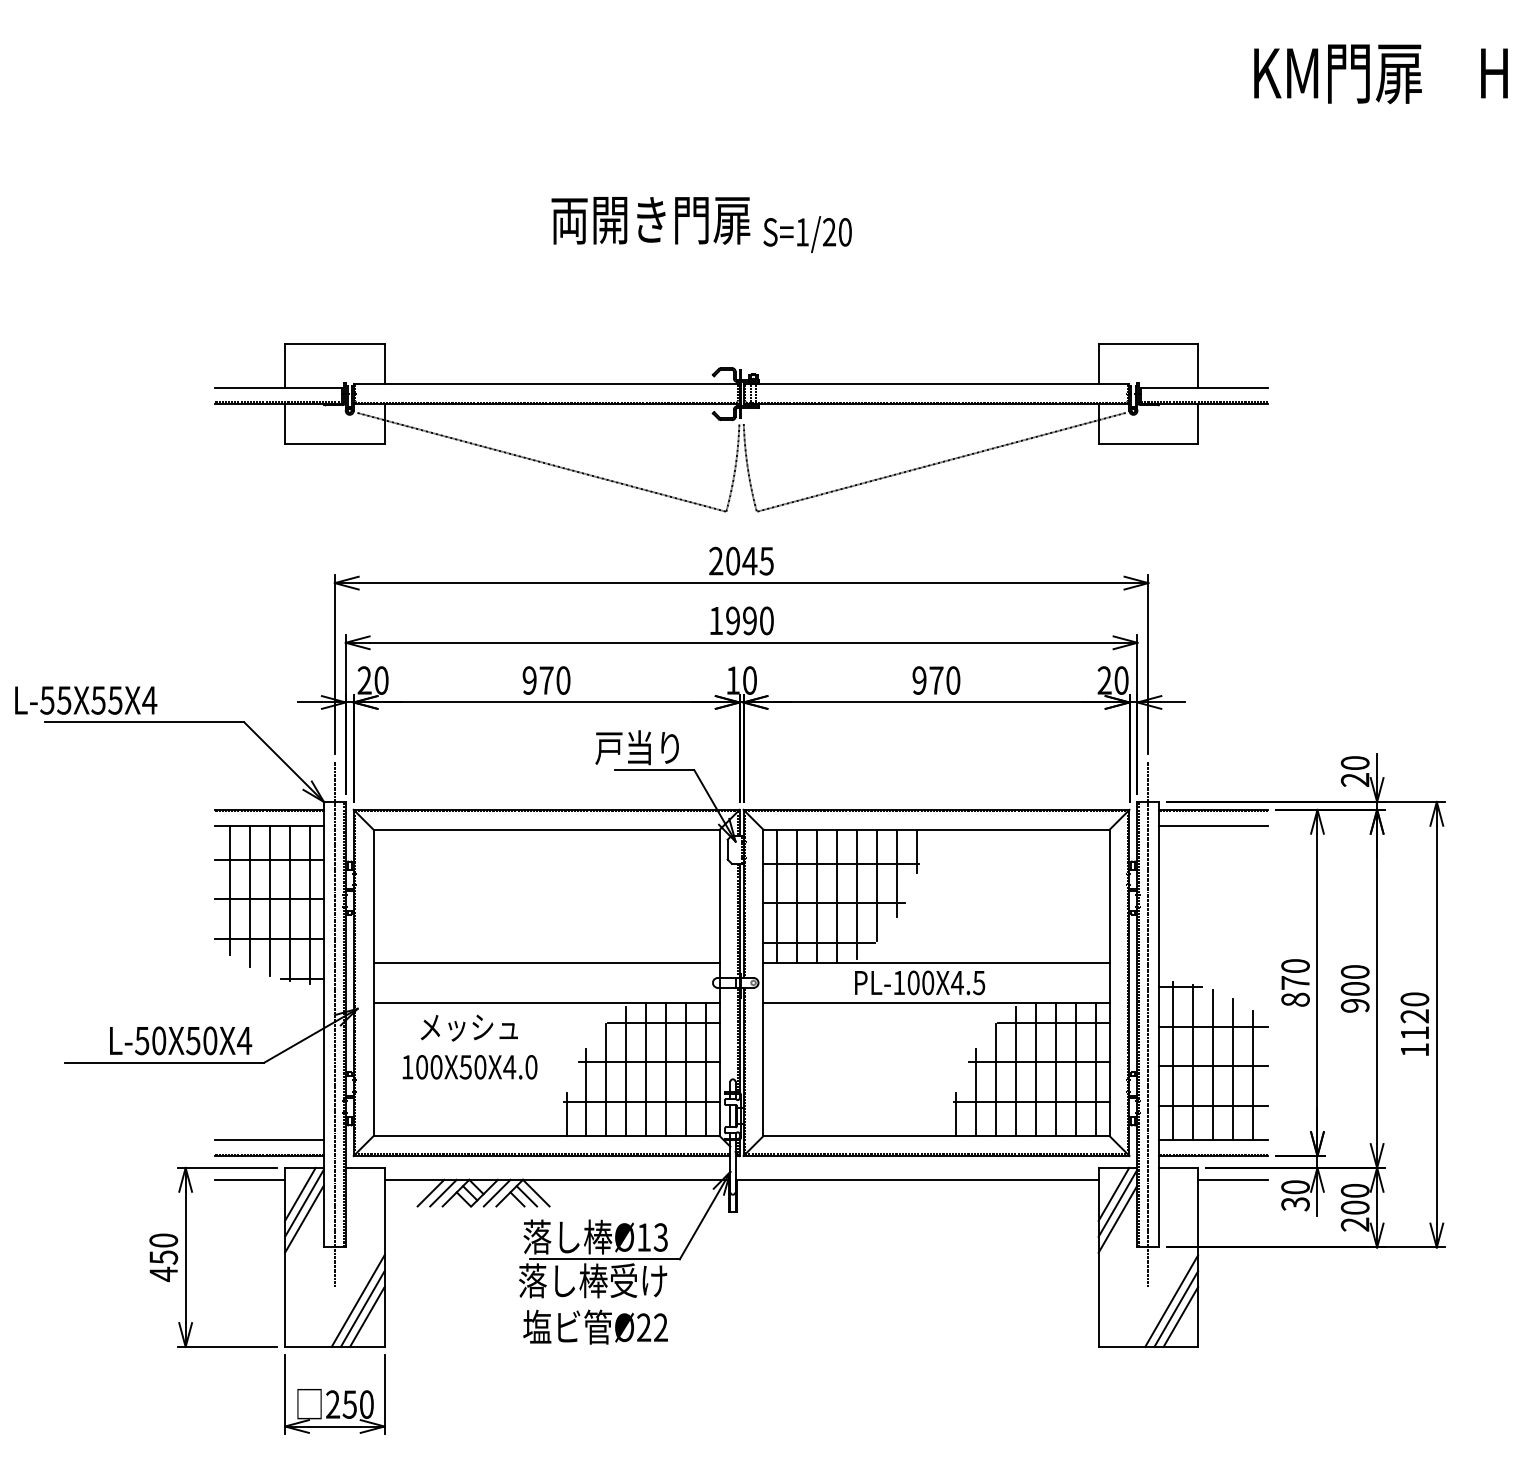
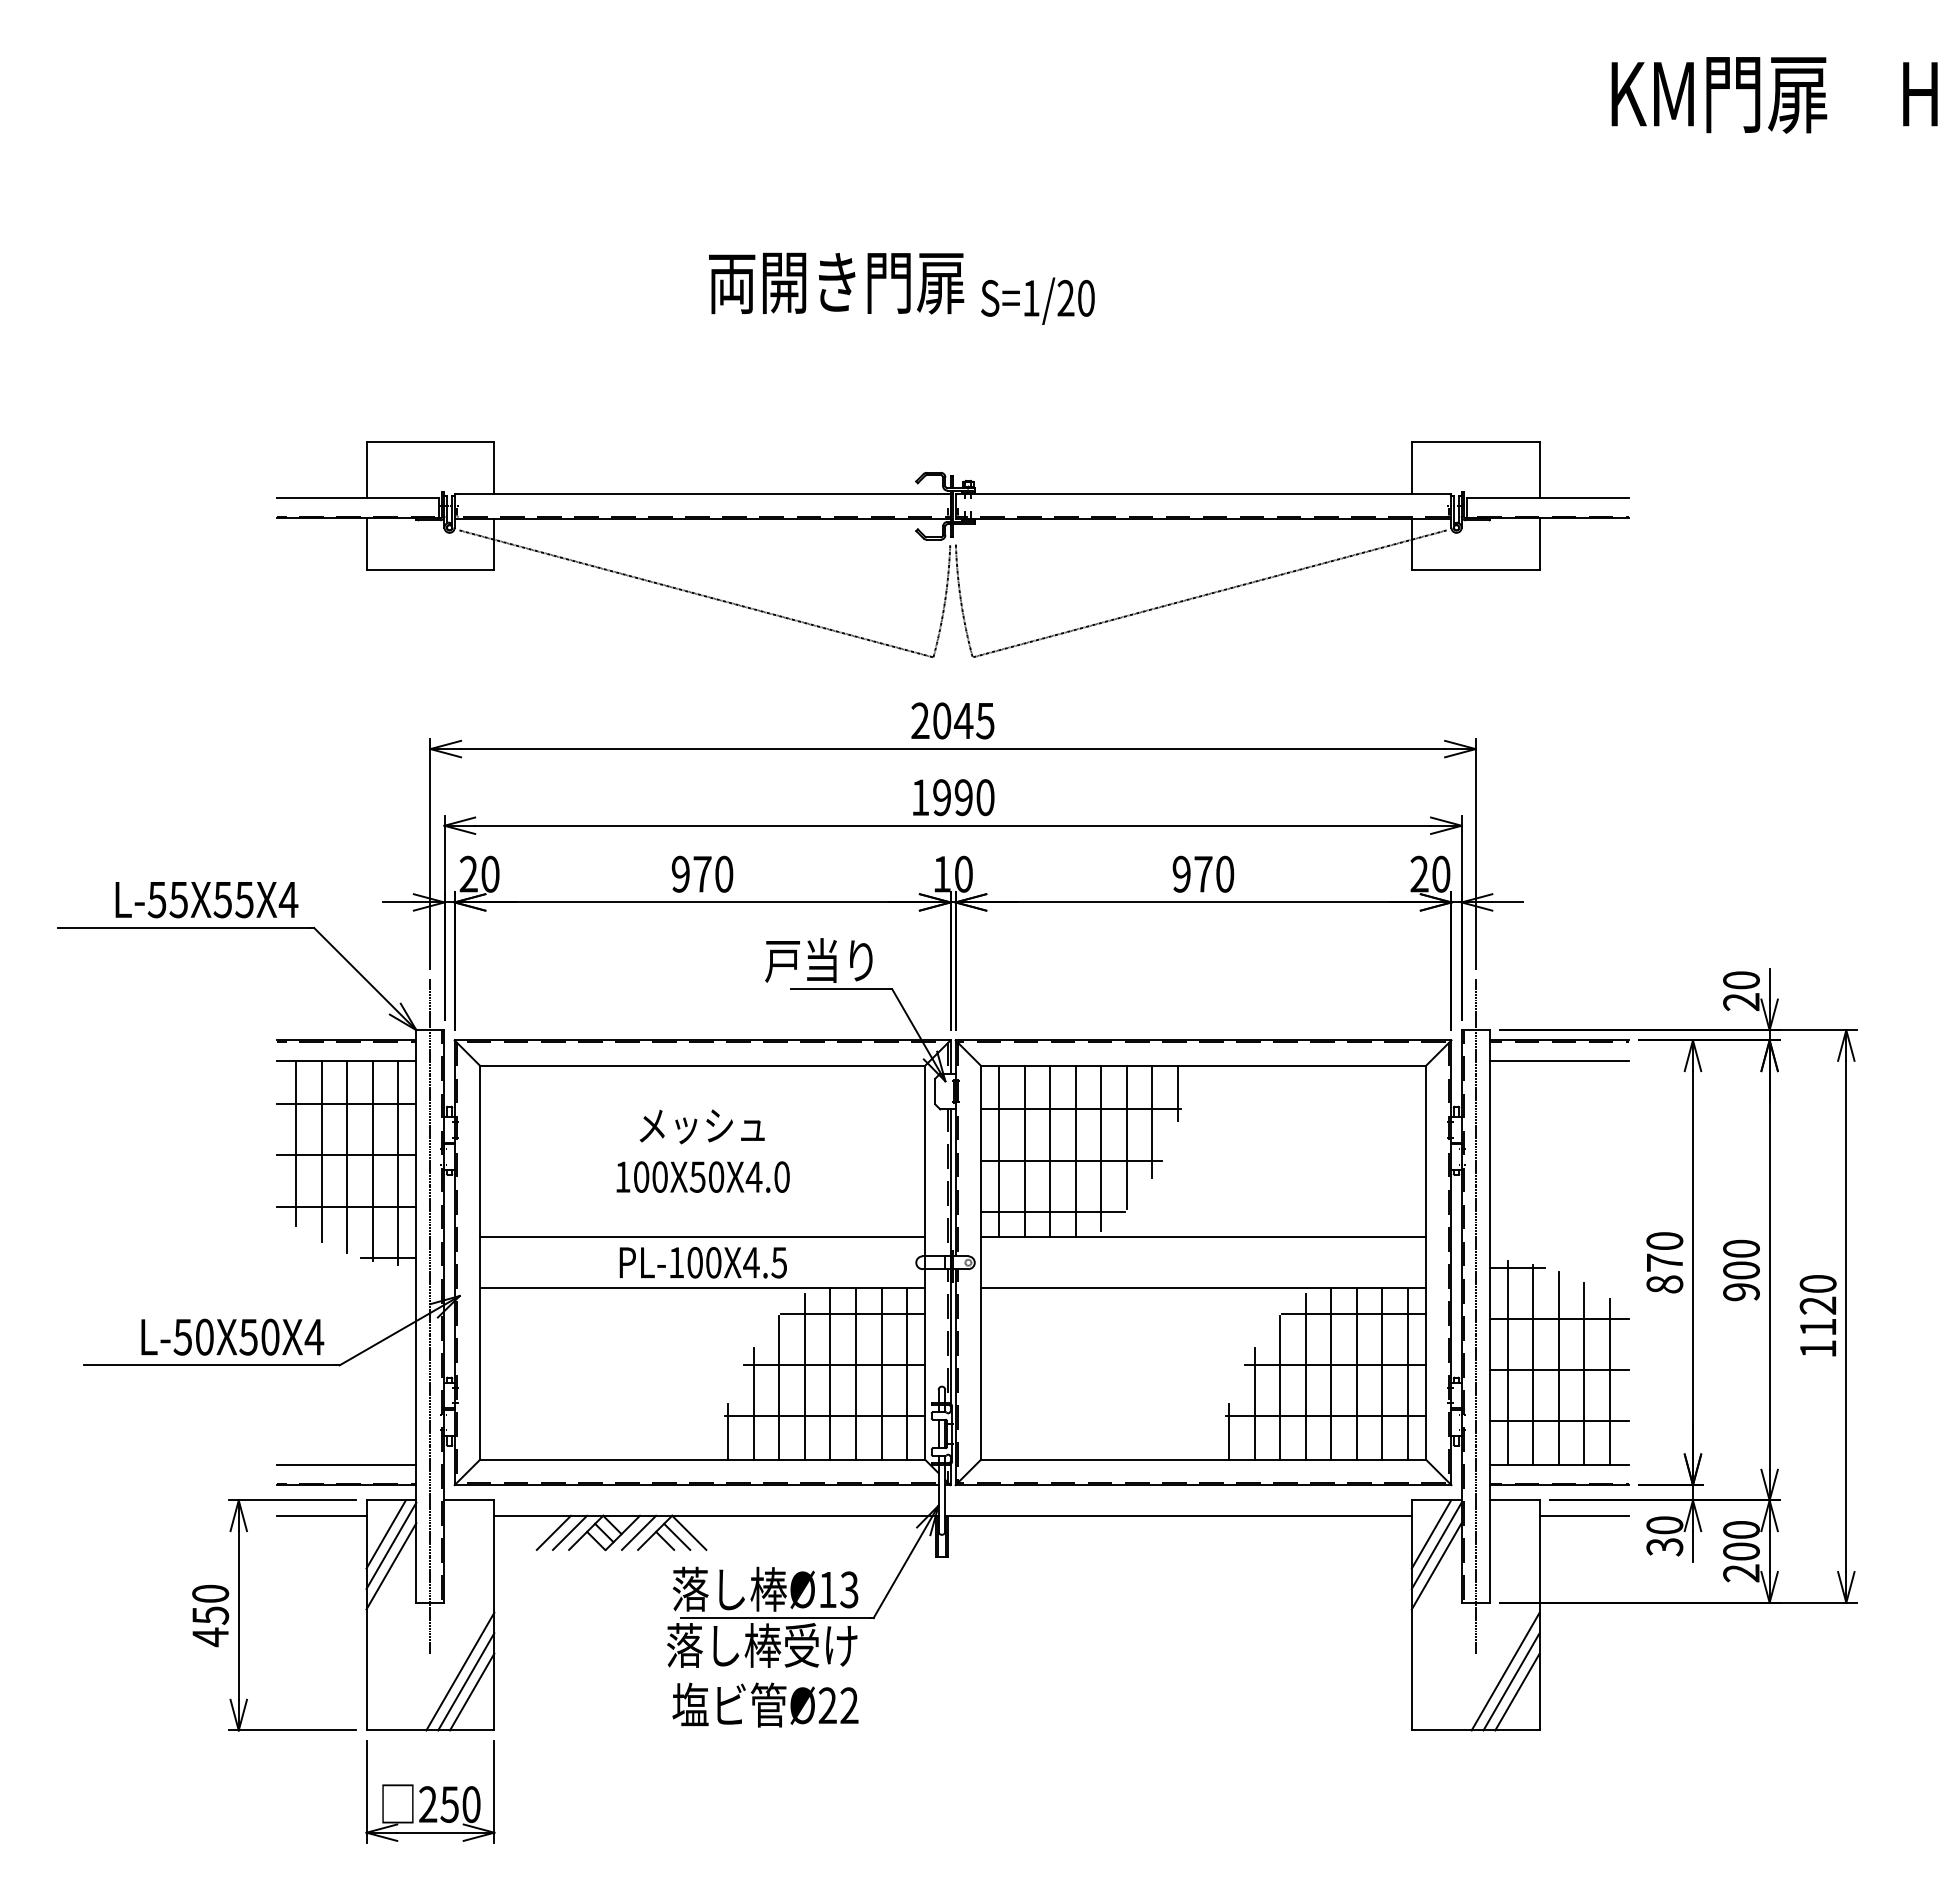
text: (85, 700) -> (206, 900), moved
text: (919, 982) -> (702, 1262), moved
text: (469, 1046) -> (702, 1150), moved

